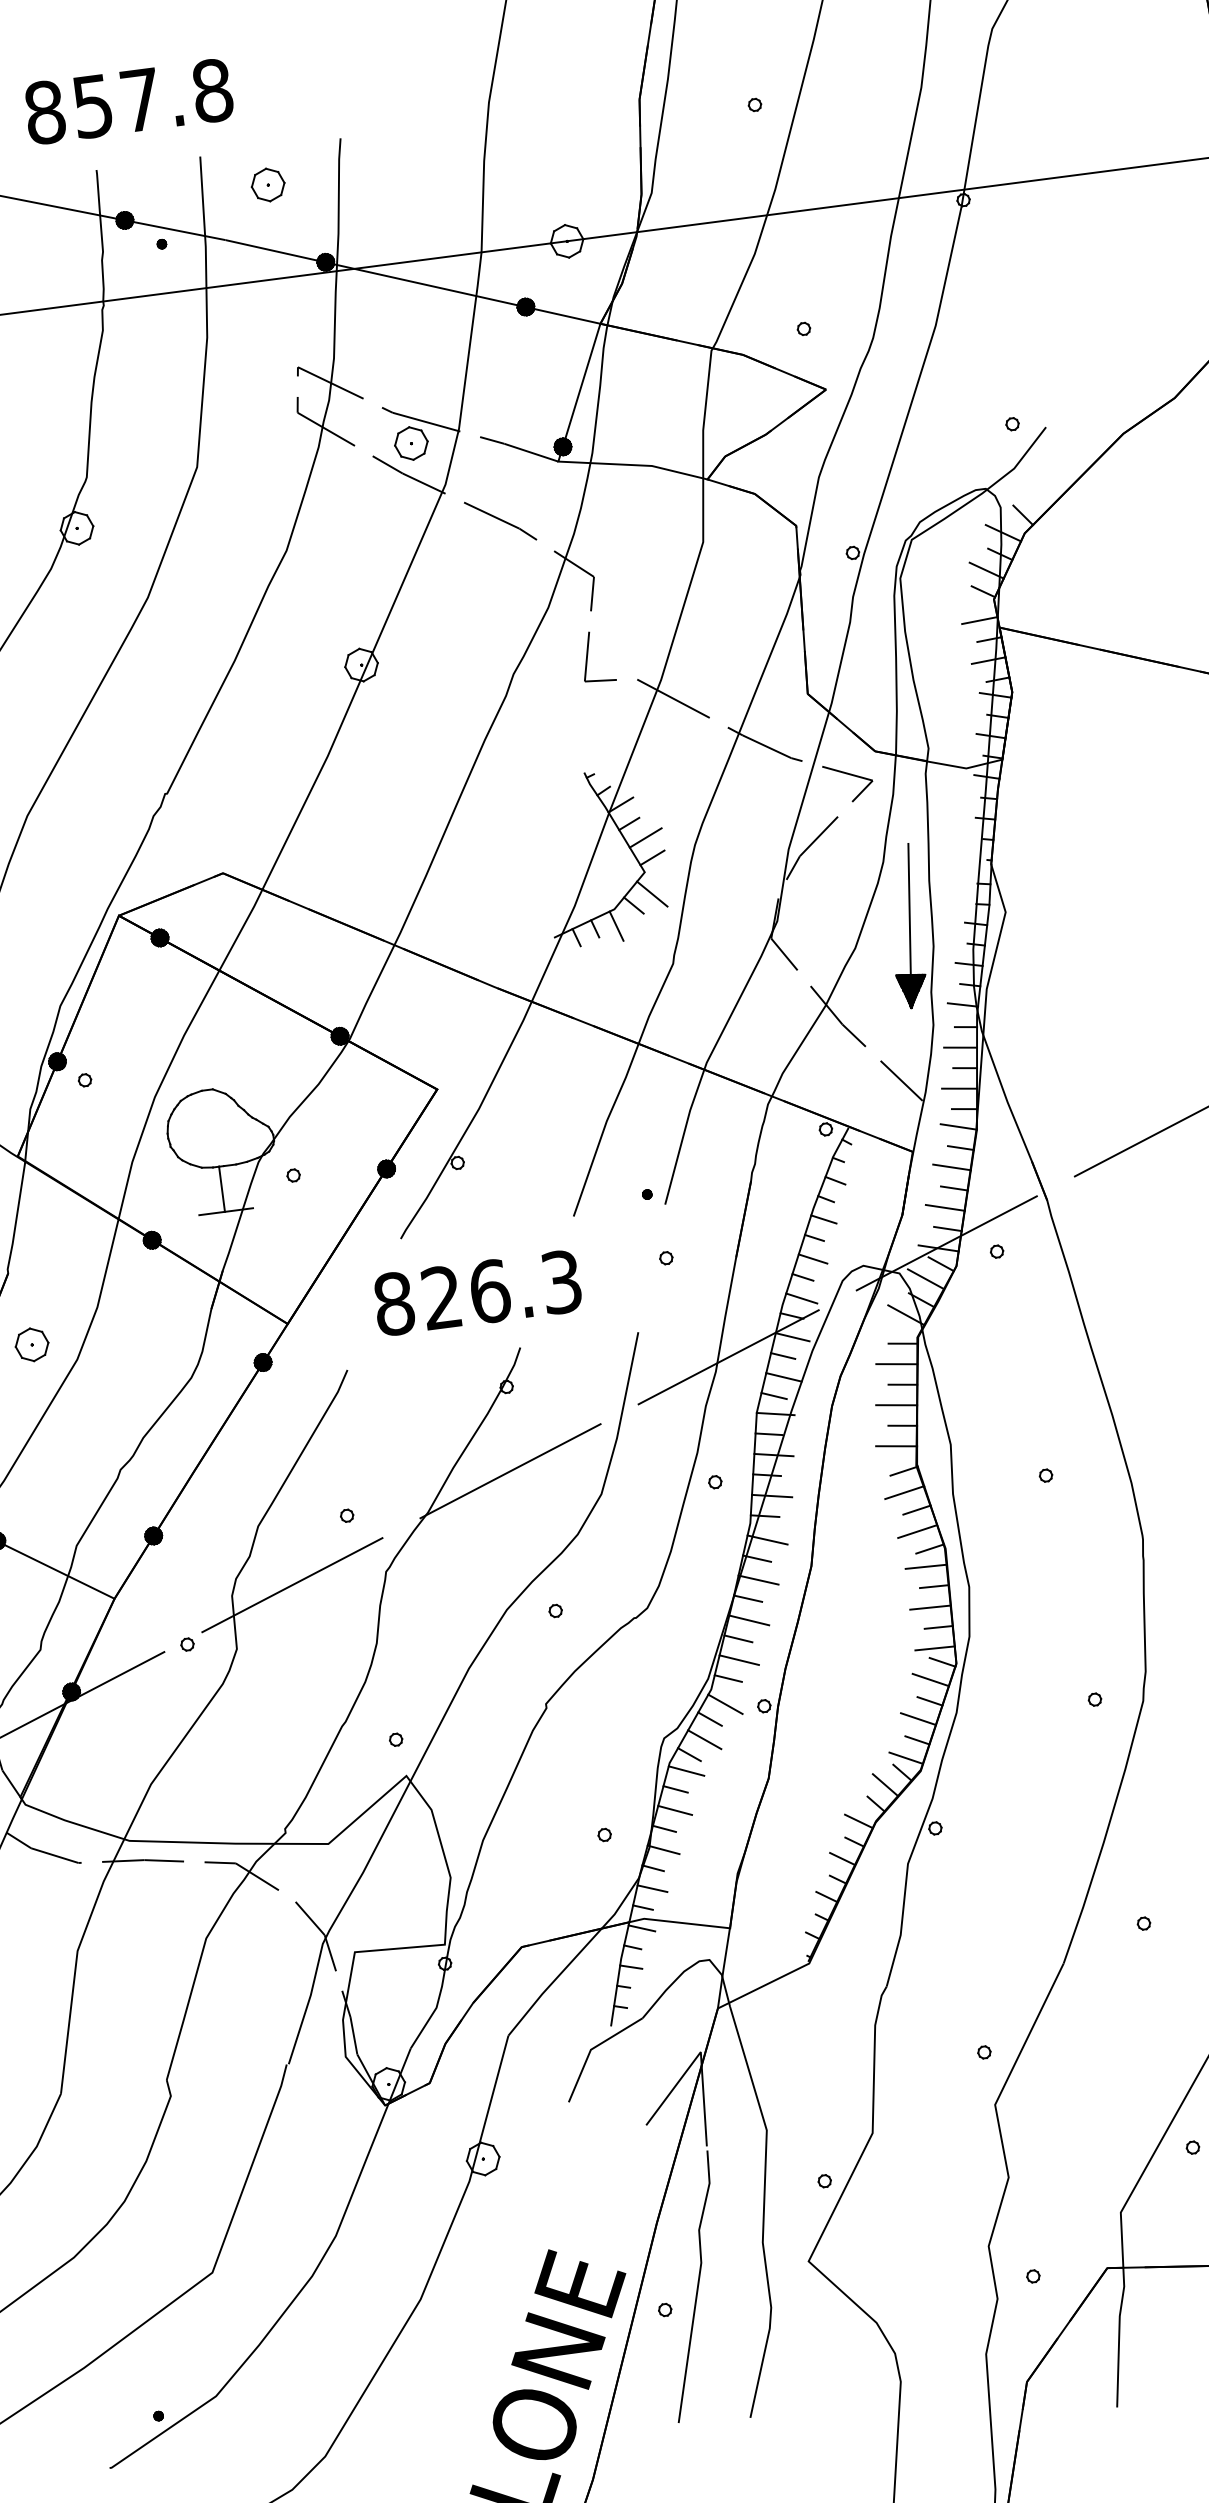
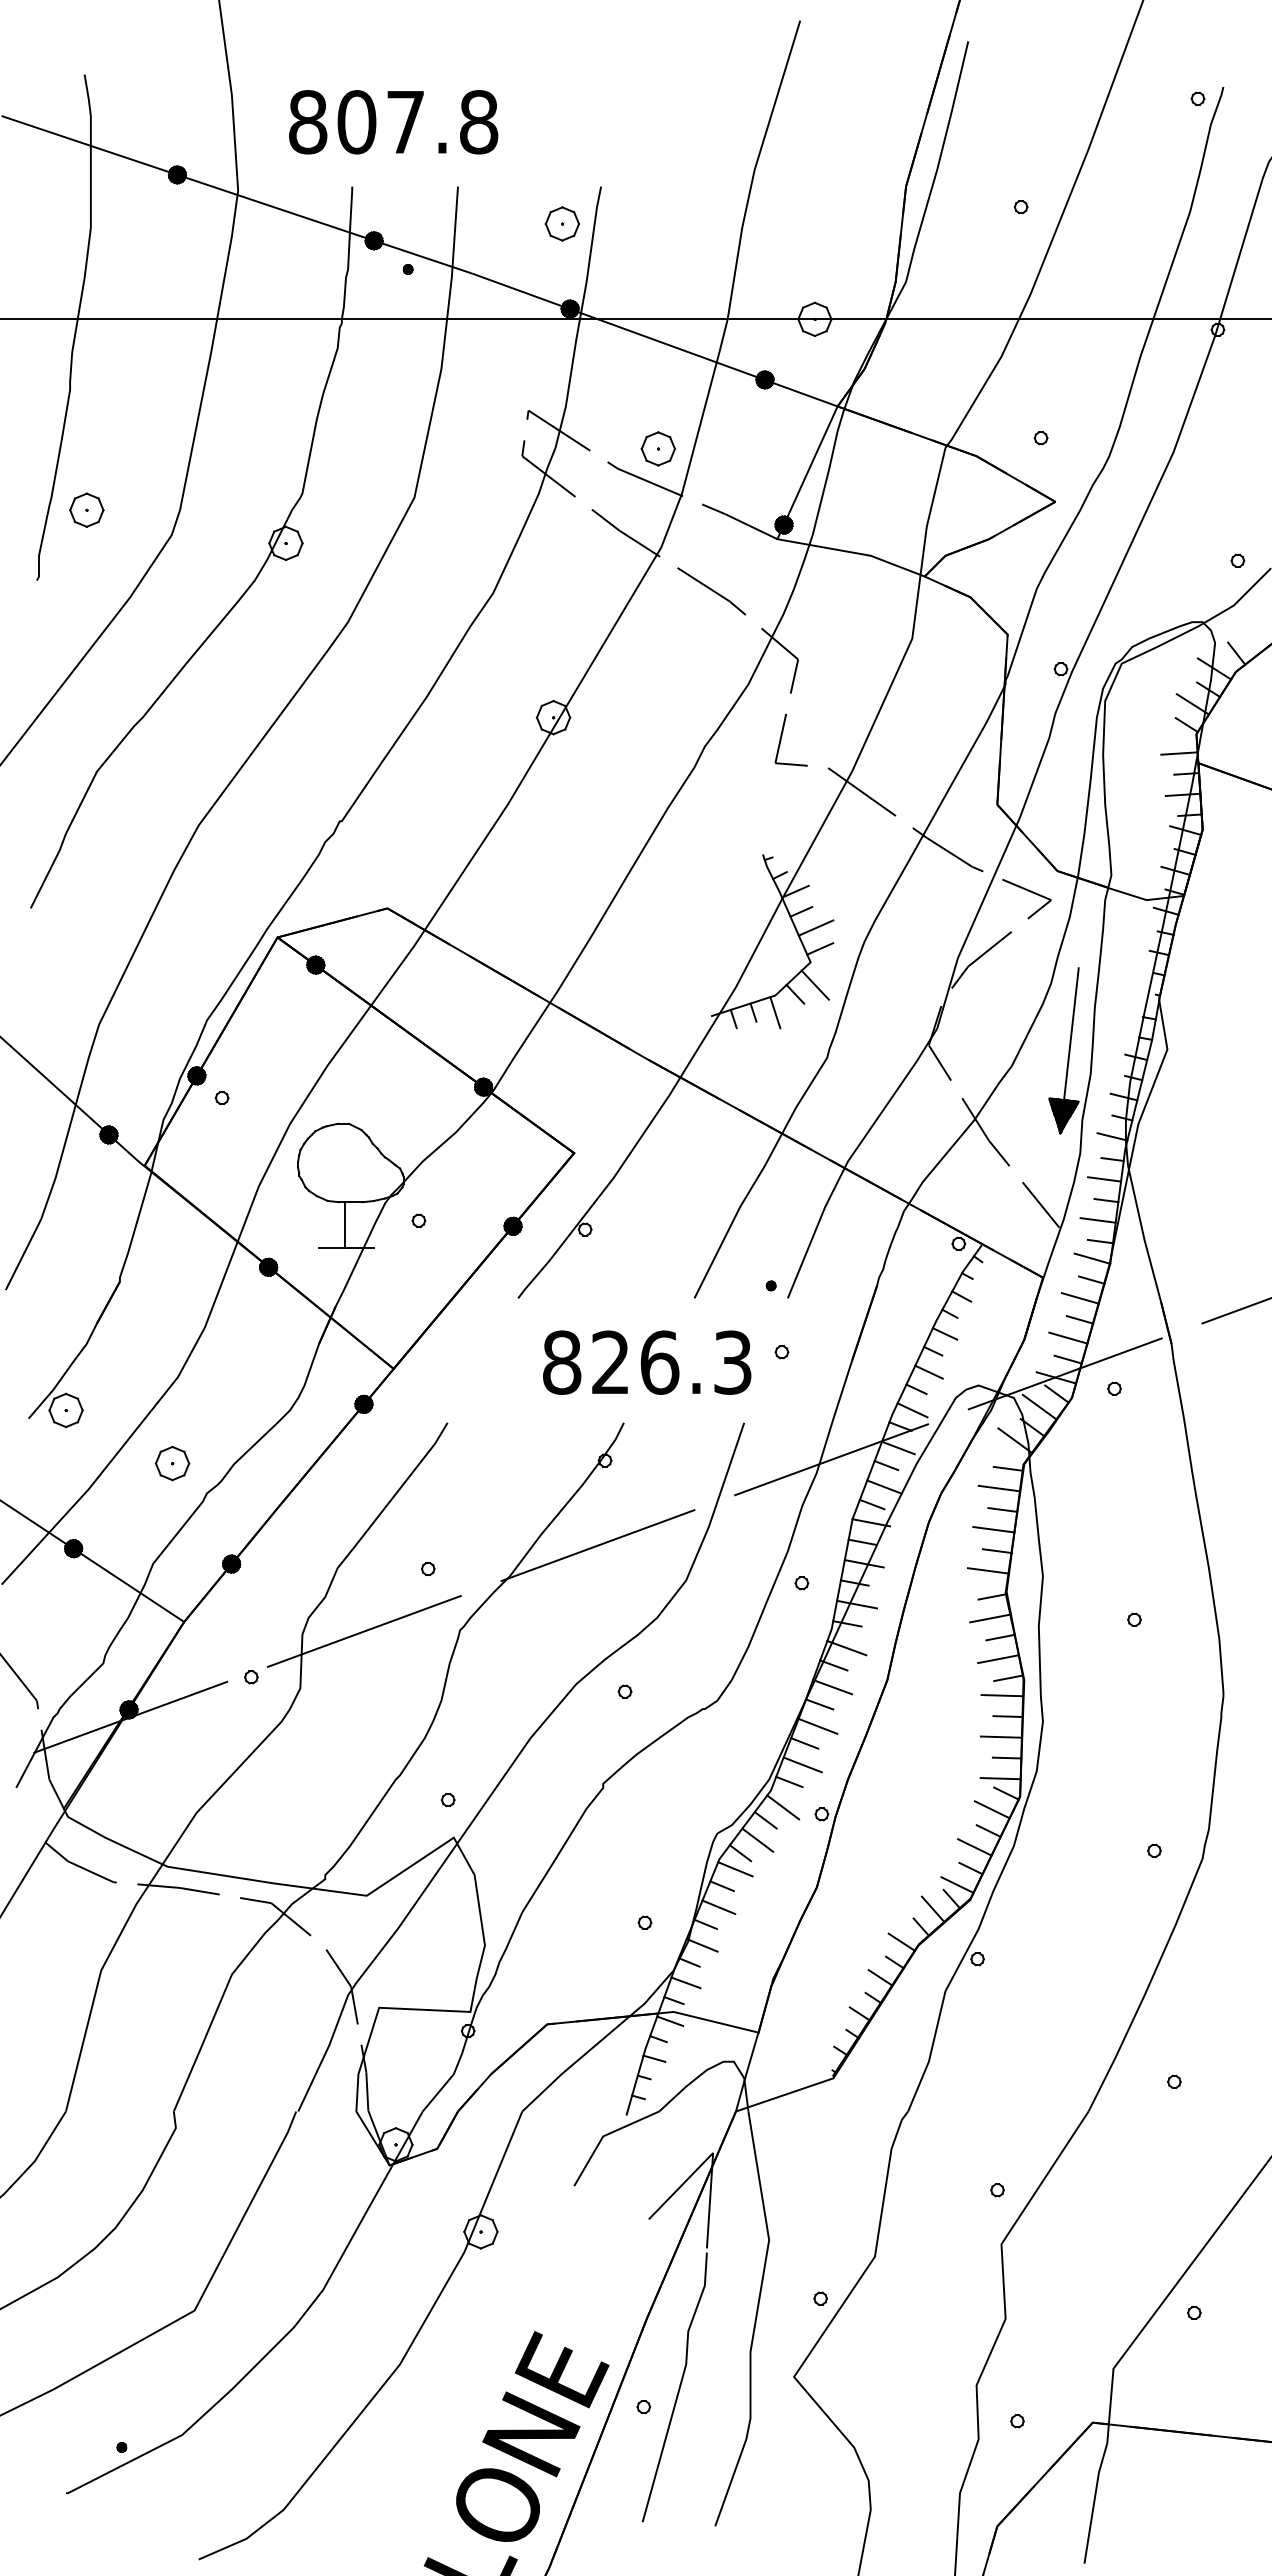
text: (92, 106) -> (356, 122), 857.8 -> 807.8
part: (268, 184) -> (562, 223), moved
part: (410, 443) -> (657, 448), moved
text: (477, 1292) -> (647, 1362), moved
part: (32, 1344) -> (172, 1463), moved

